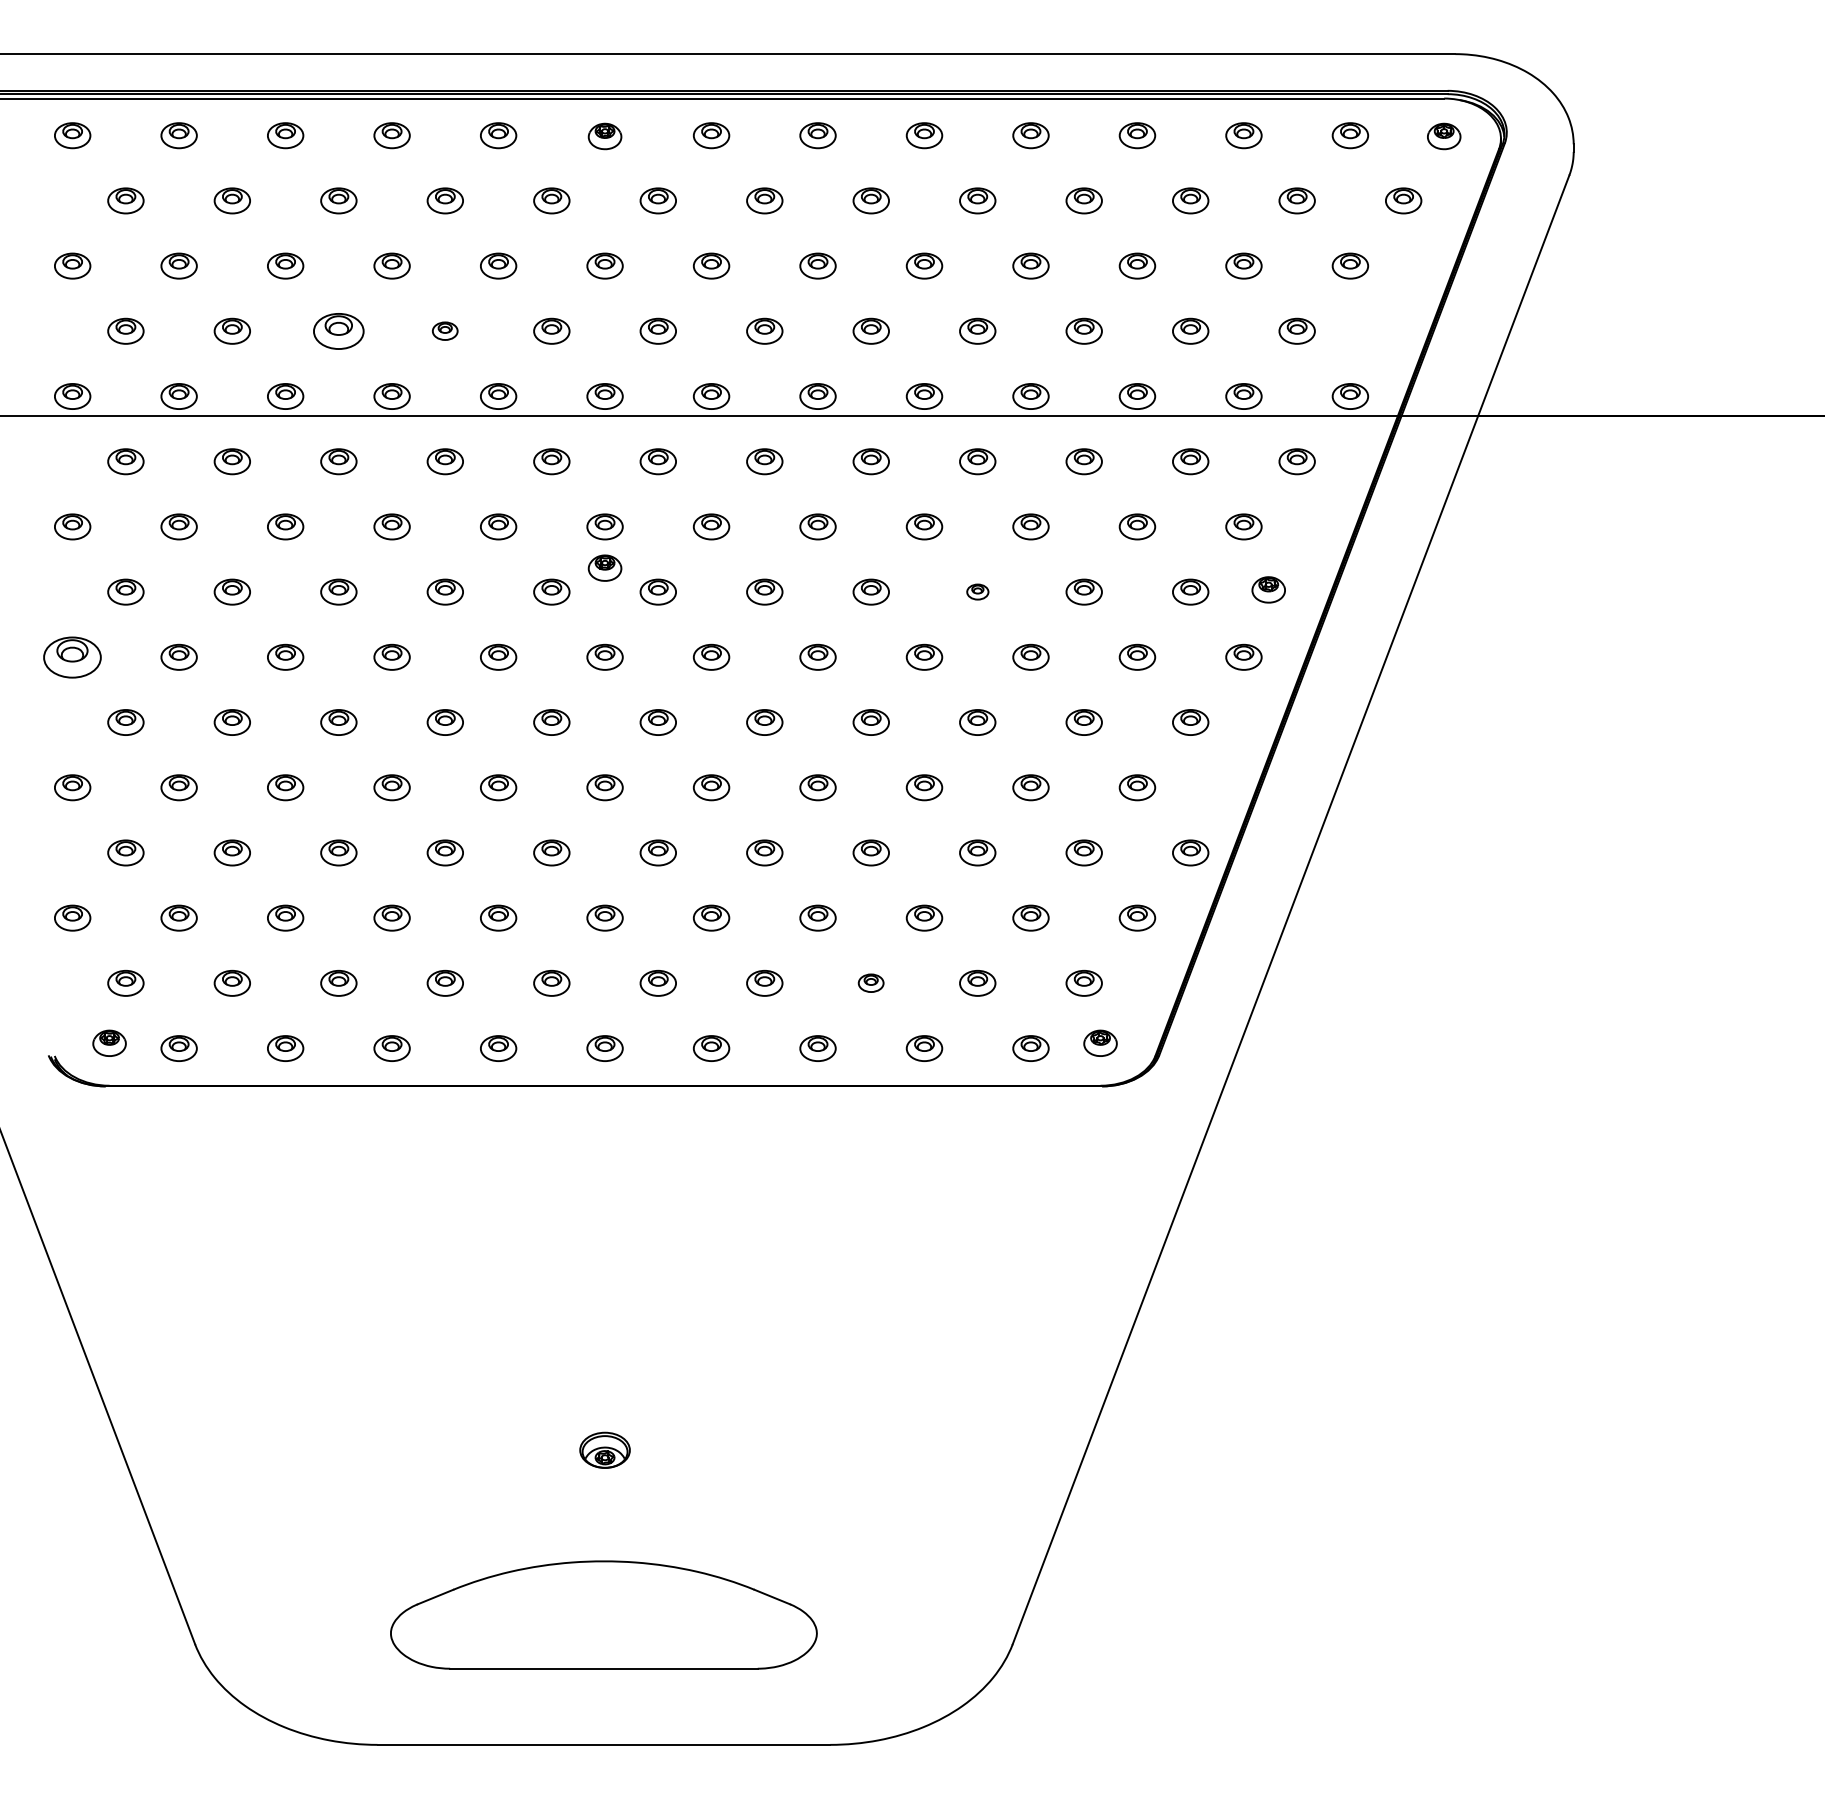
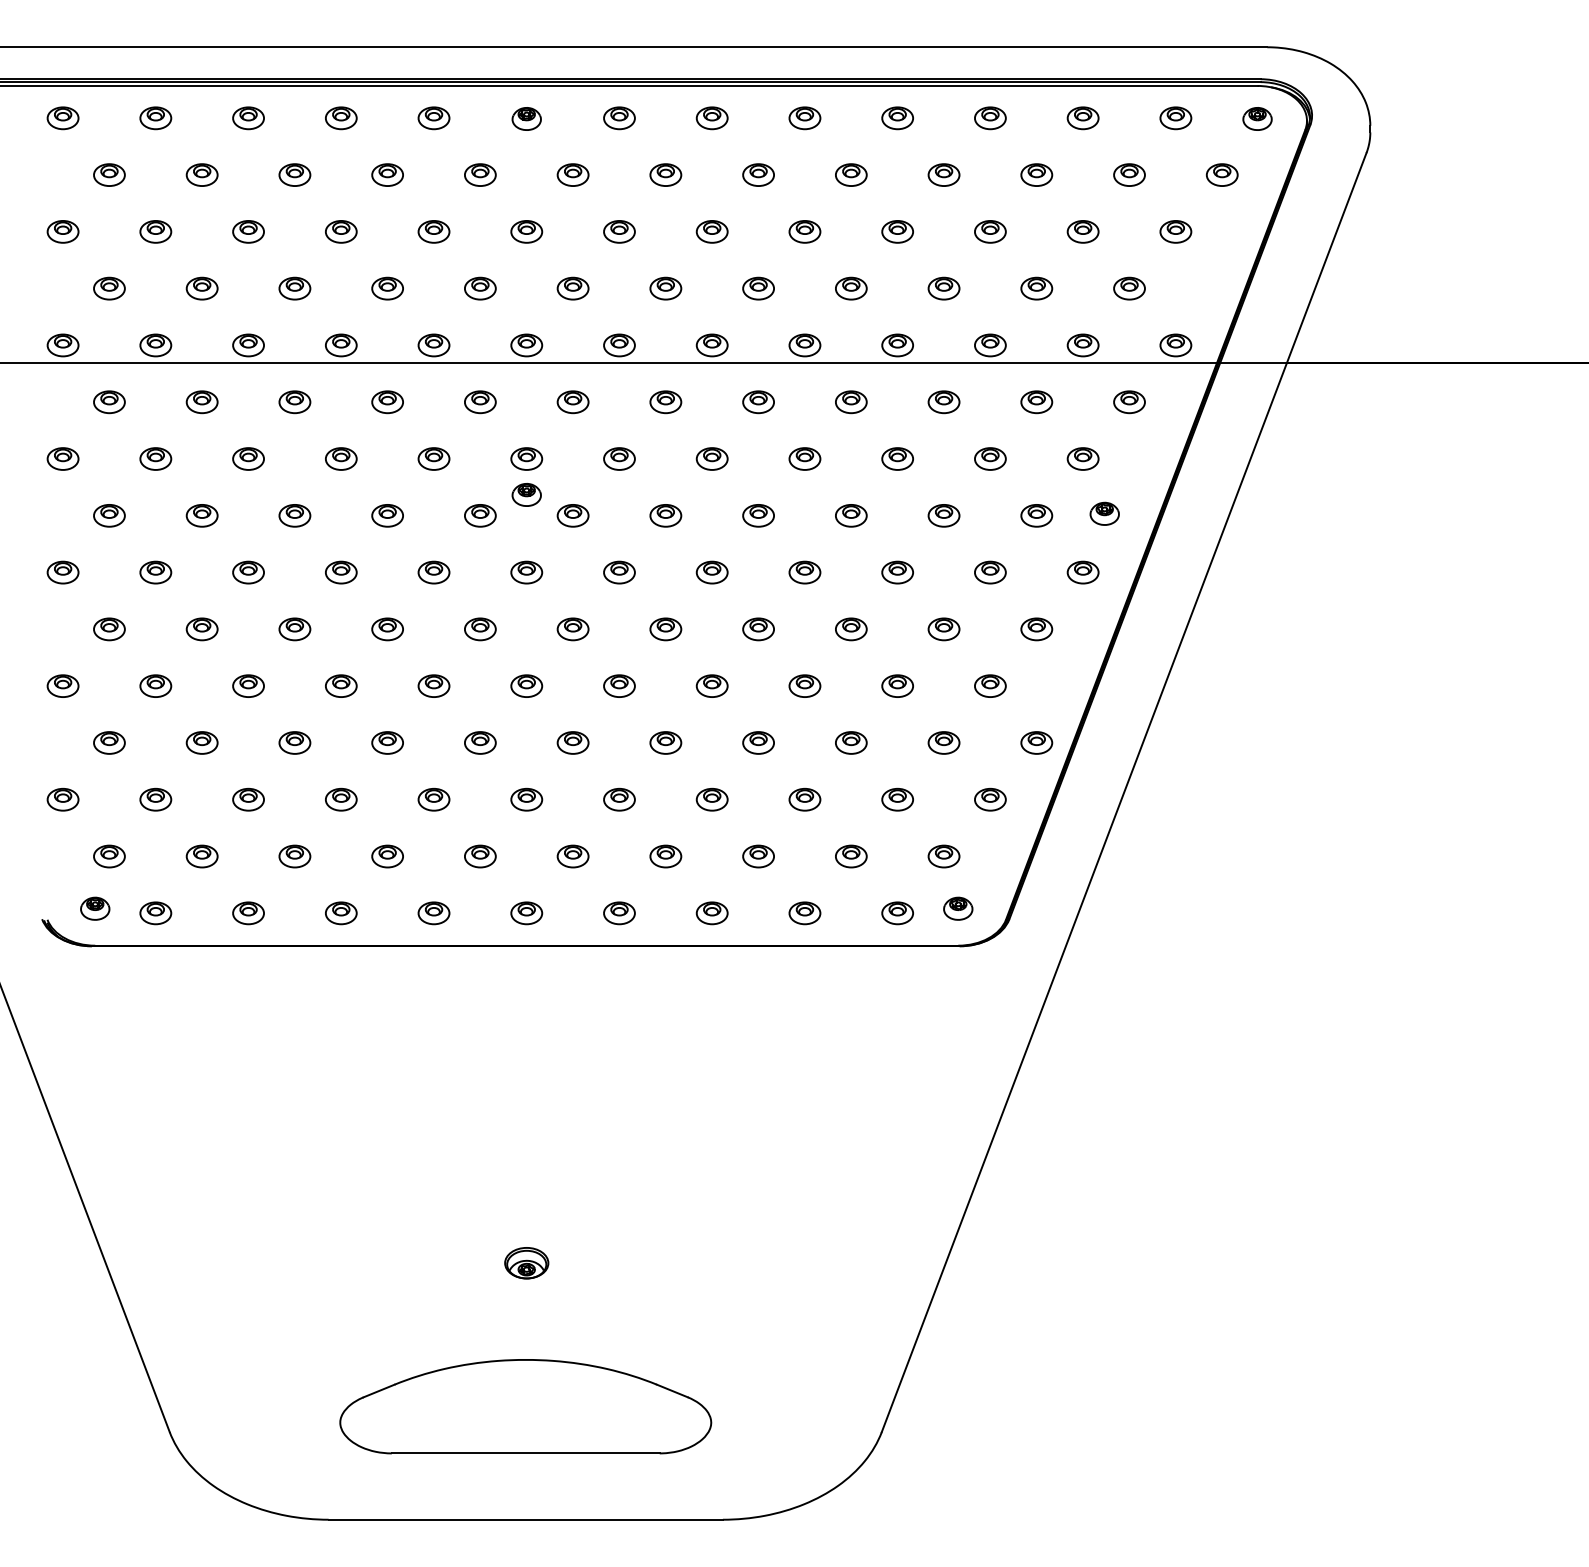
part: (338, 330) -> (294, 287), size x0.71
part: (444, 330) -> (386, 287), size x1.43
part: (977, 591) -> (851, 515), size x1.67
part: (72, 656) -> (62, 571), size x0.62
part: (870, 982) -> (757, 855), size x1.43

